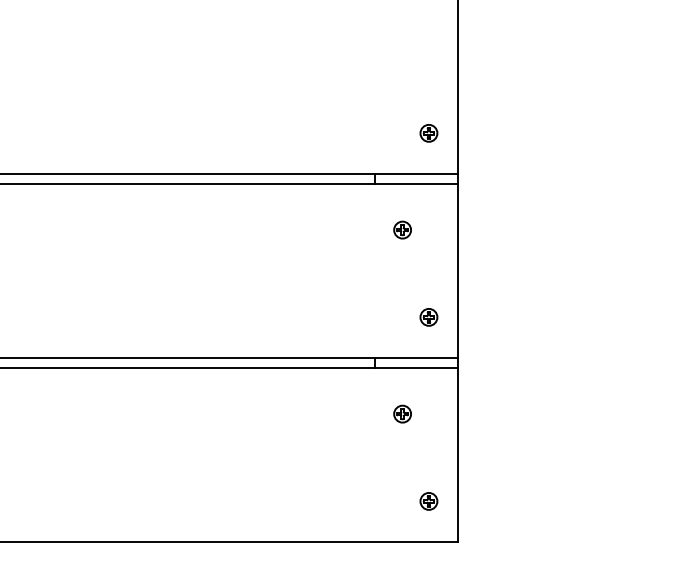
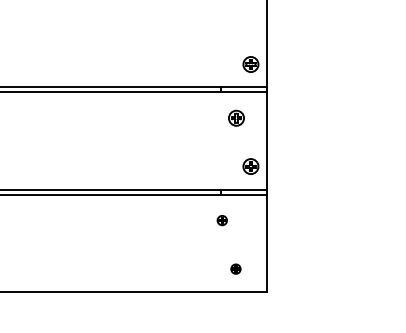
part: (428, 131) -> (250, 63), size x1.6
part: (401, 228) -> (235, 117), size x1.6
part: (428, 316) -> (250, 166), size x1.6
part: (401, 413) -> (221, 220), moved
part: (428, 500) -> (235, 268), moved

